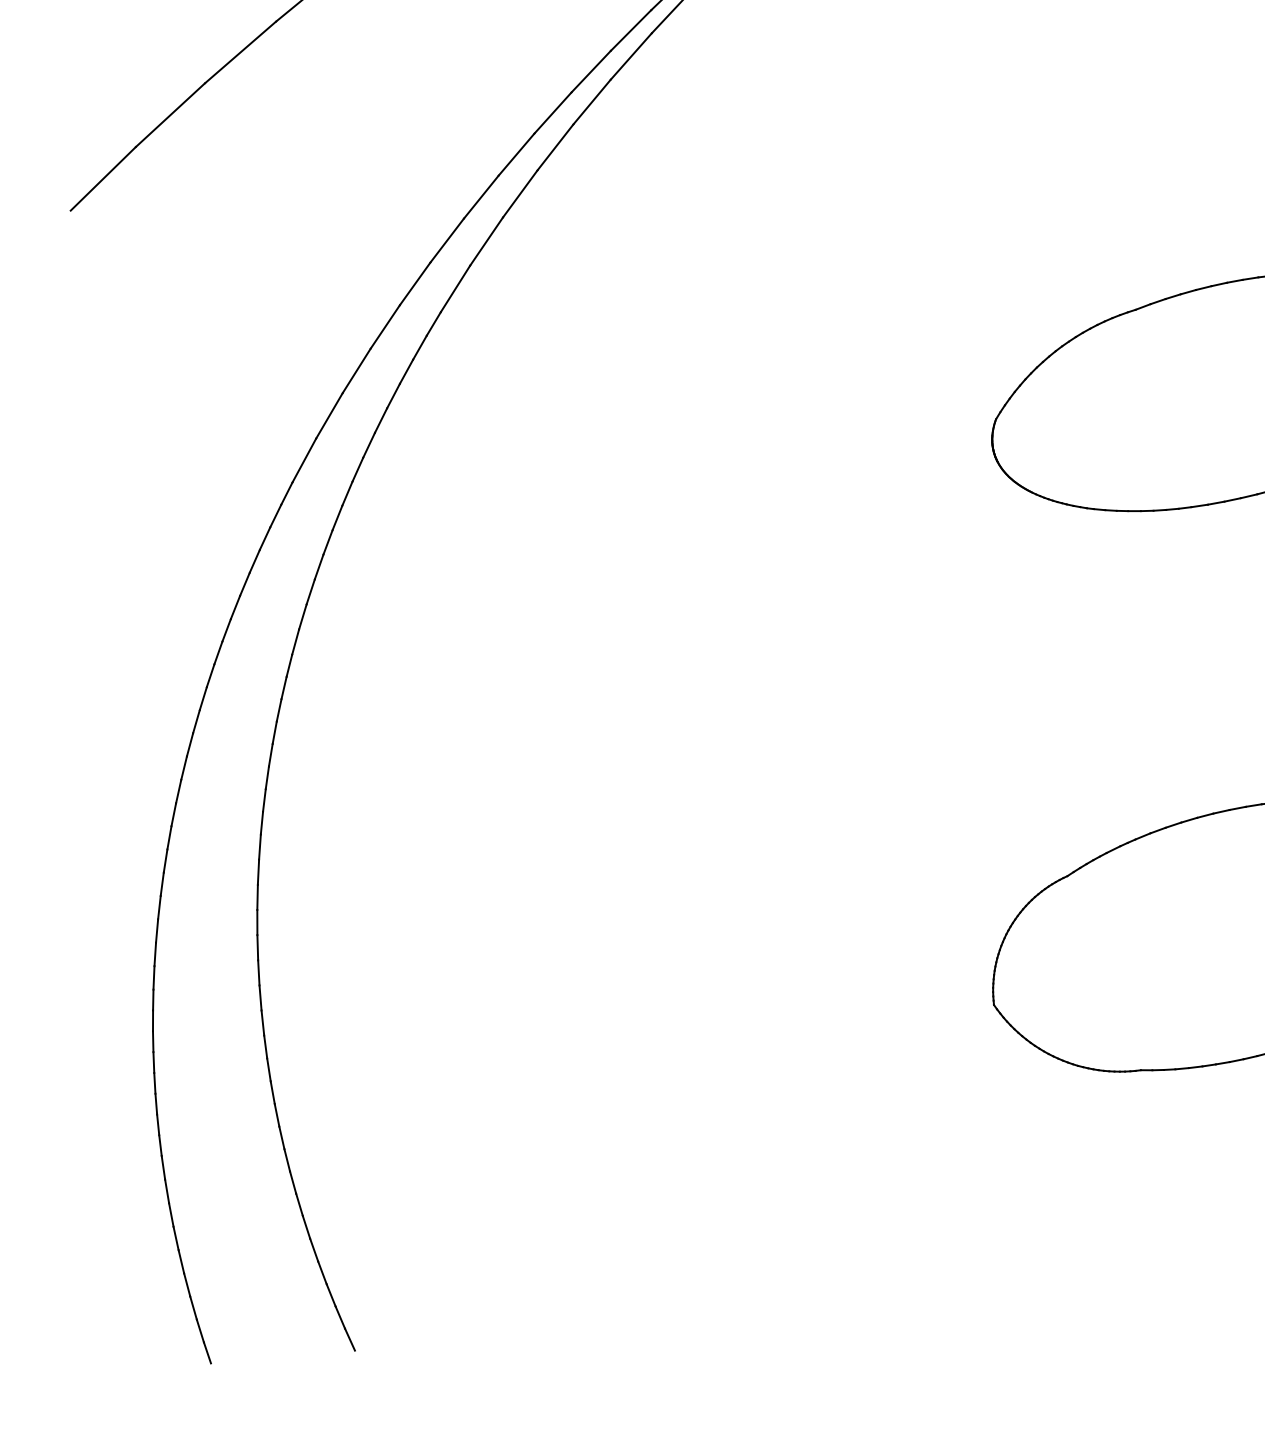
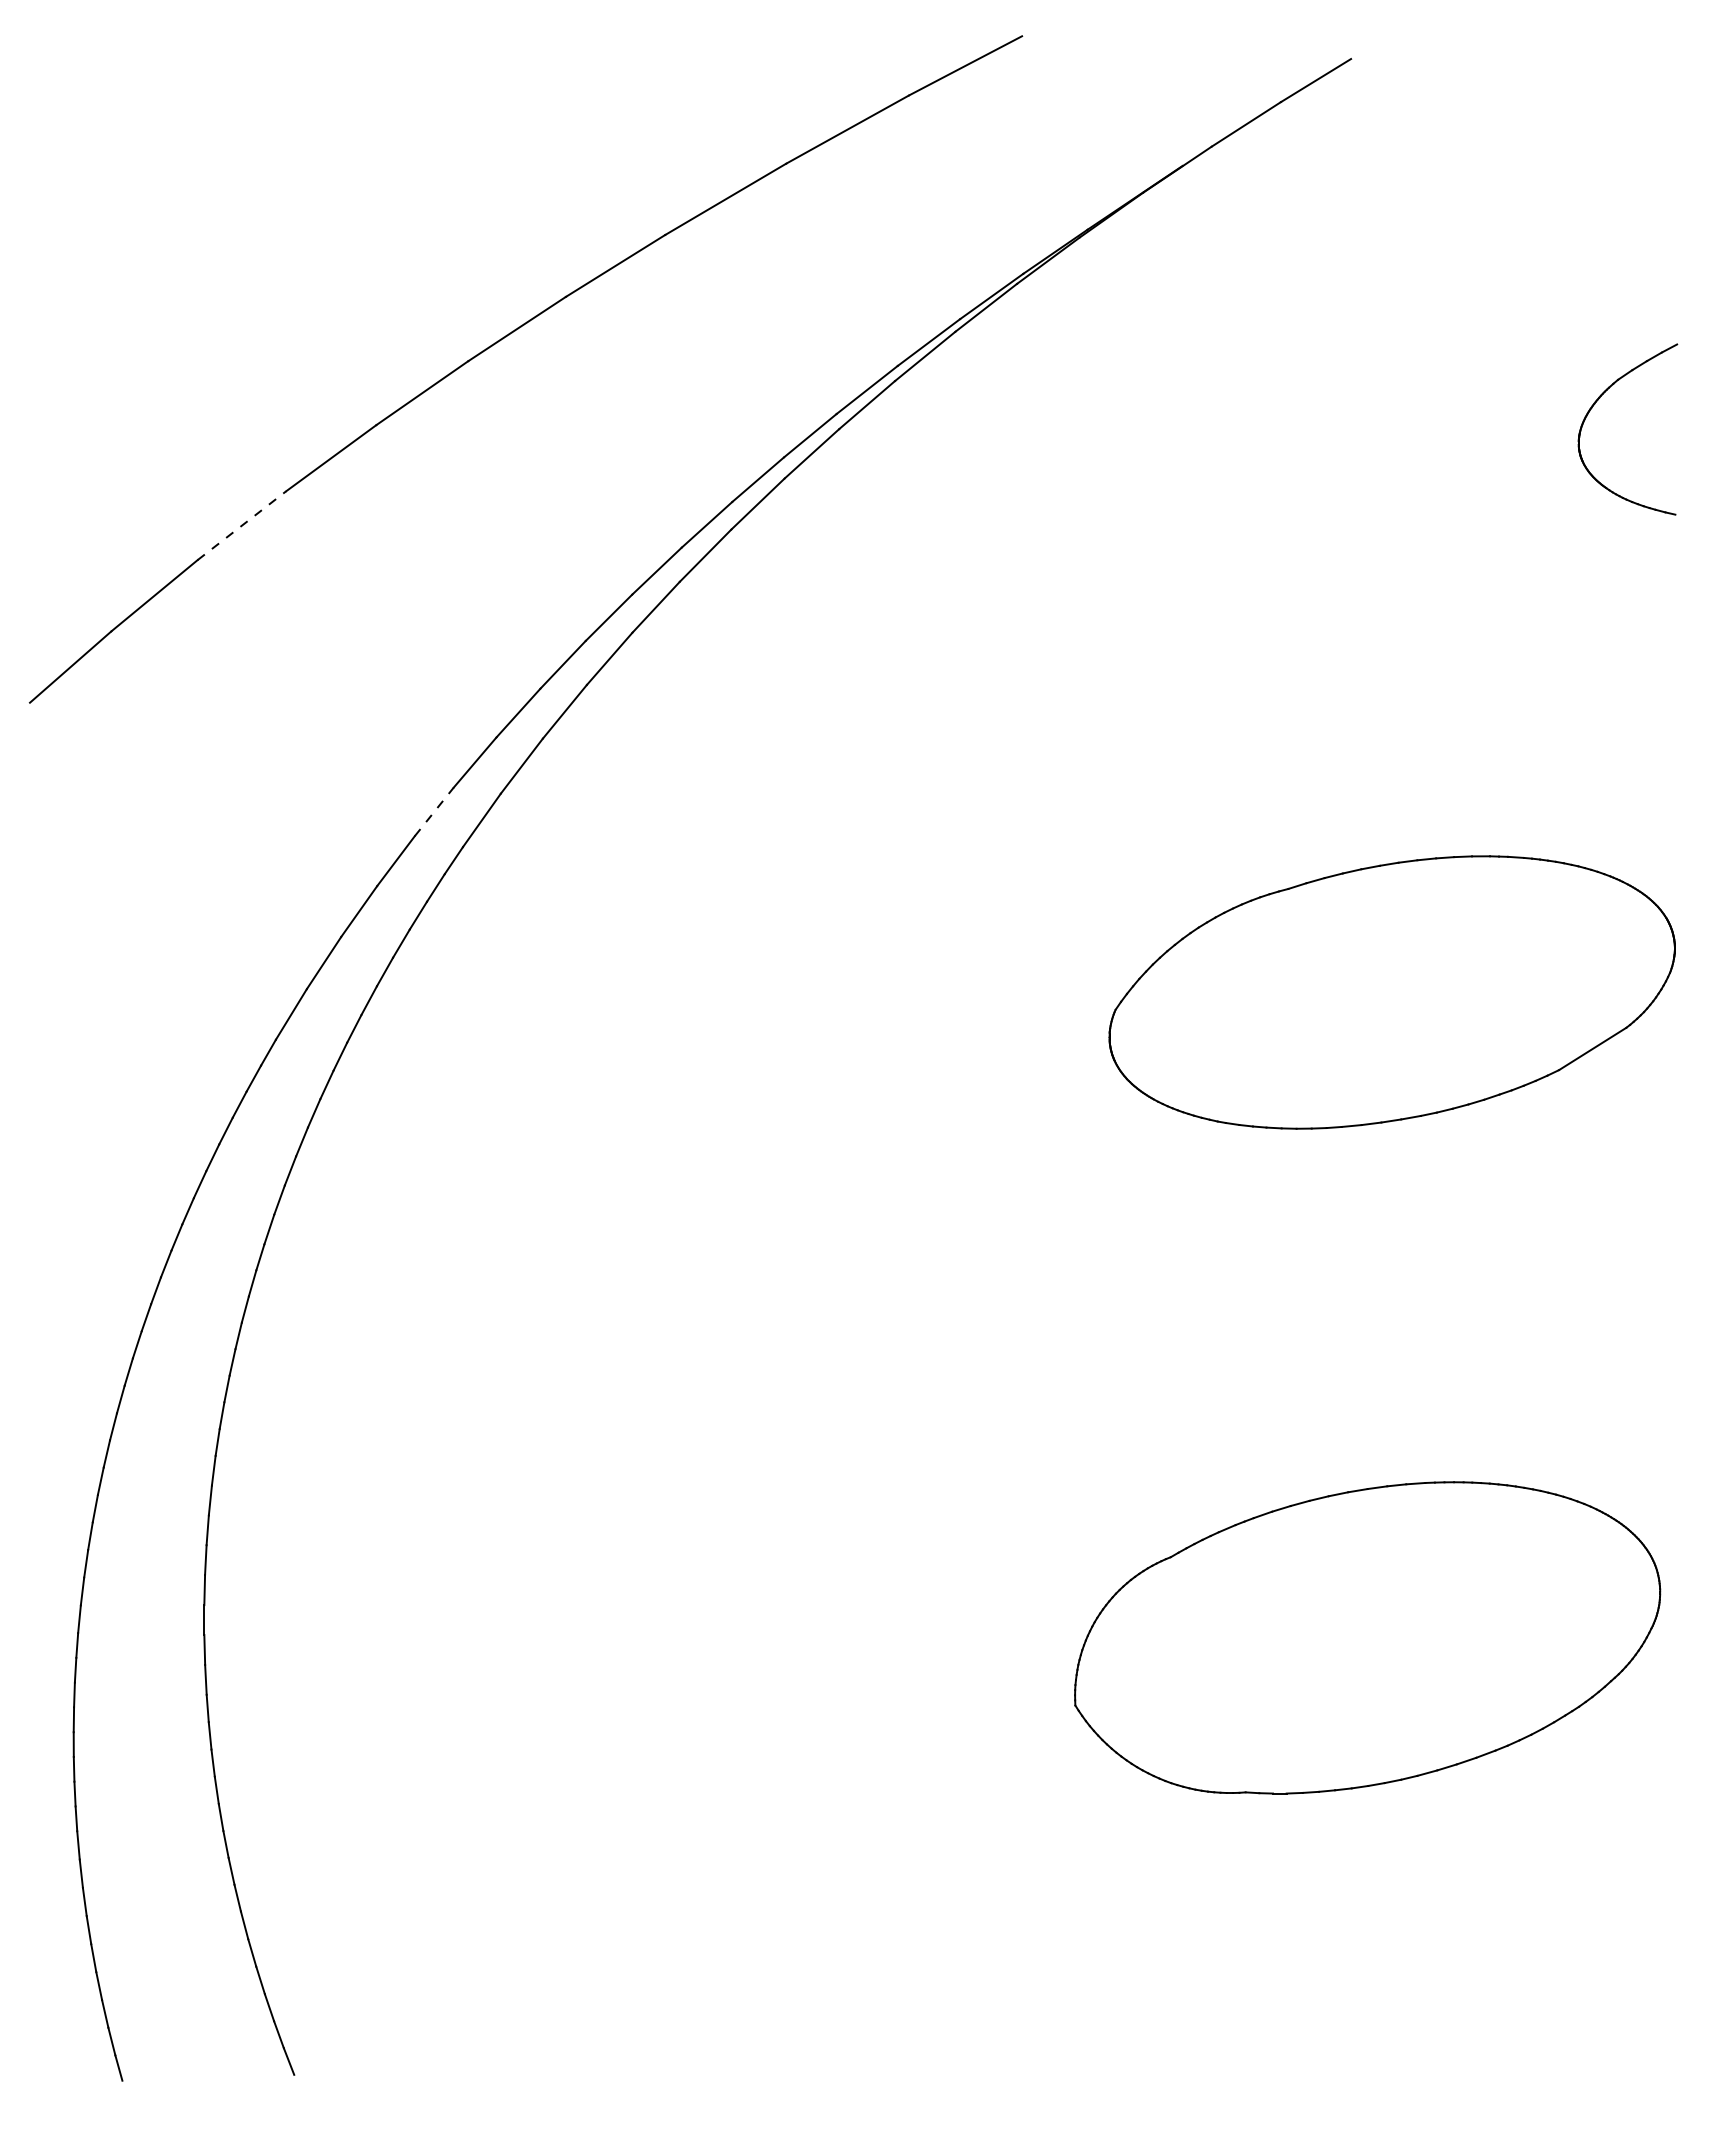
line: (241, 52) -> (242, 525), solid -> dashed
line: (415, 283) -> (434, 811), solid -> dashed

